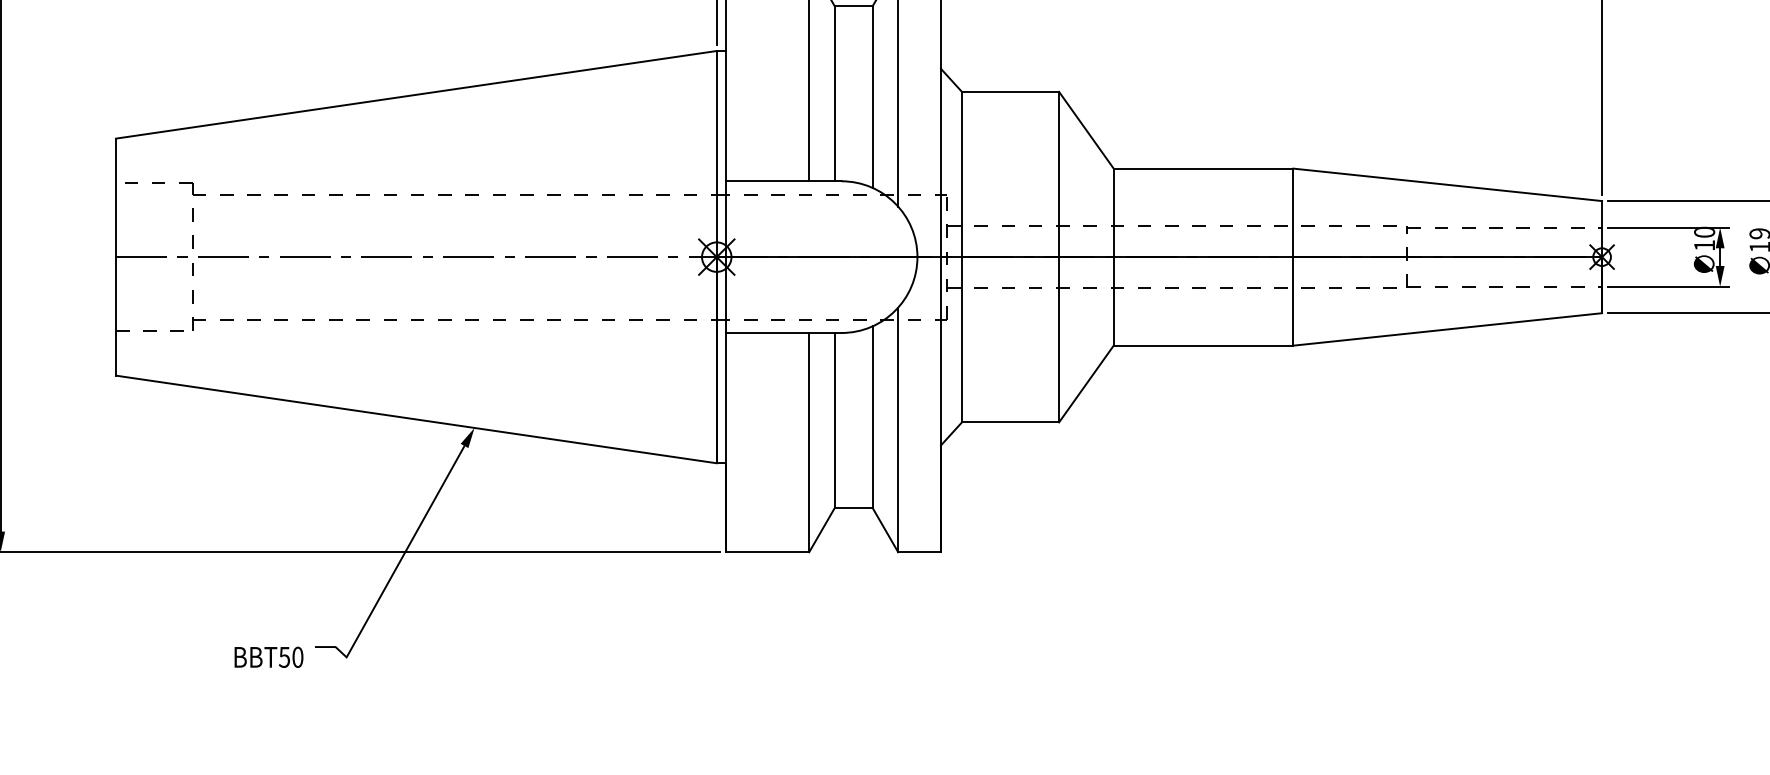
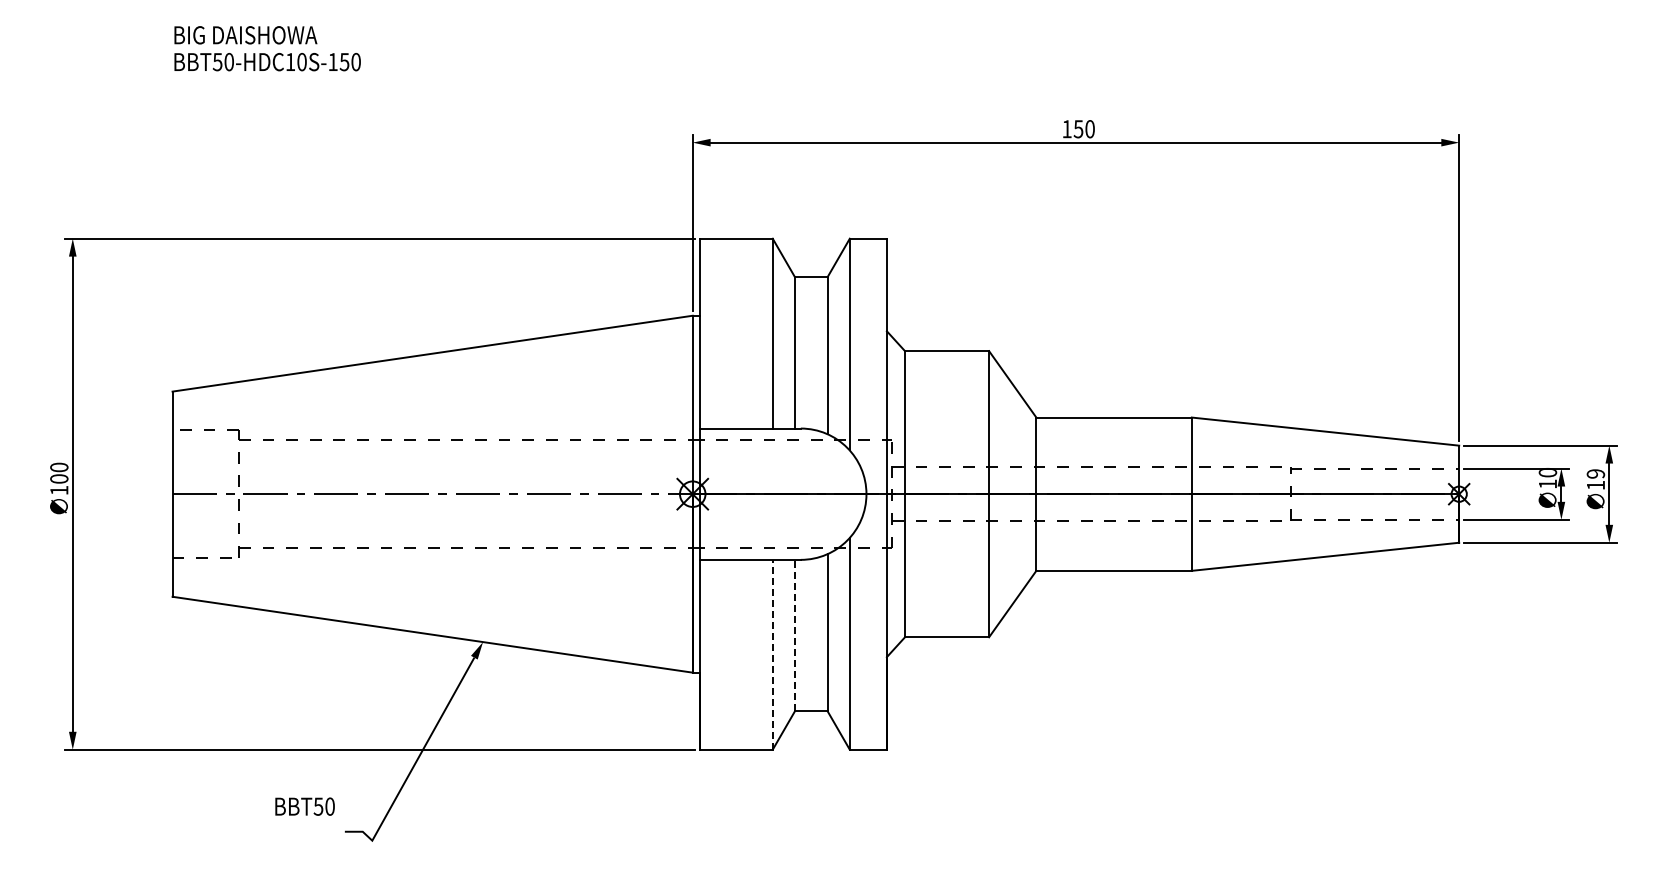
line: (834, 420) -> (794, 635), solid -> dashed
line: (808, 442) -> (772, 654), solid -> dashed
text: (268, 657) -> (304, 806), moved

